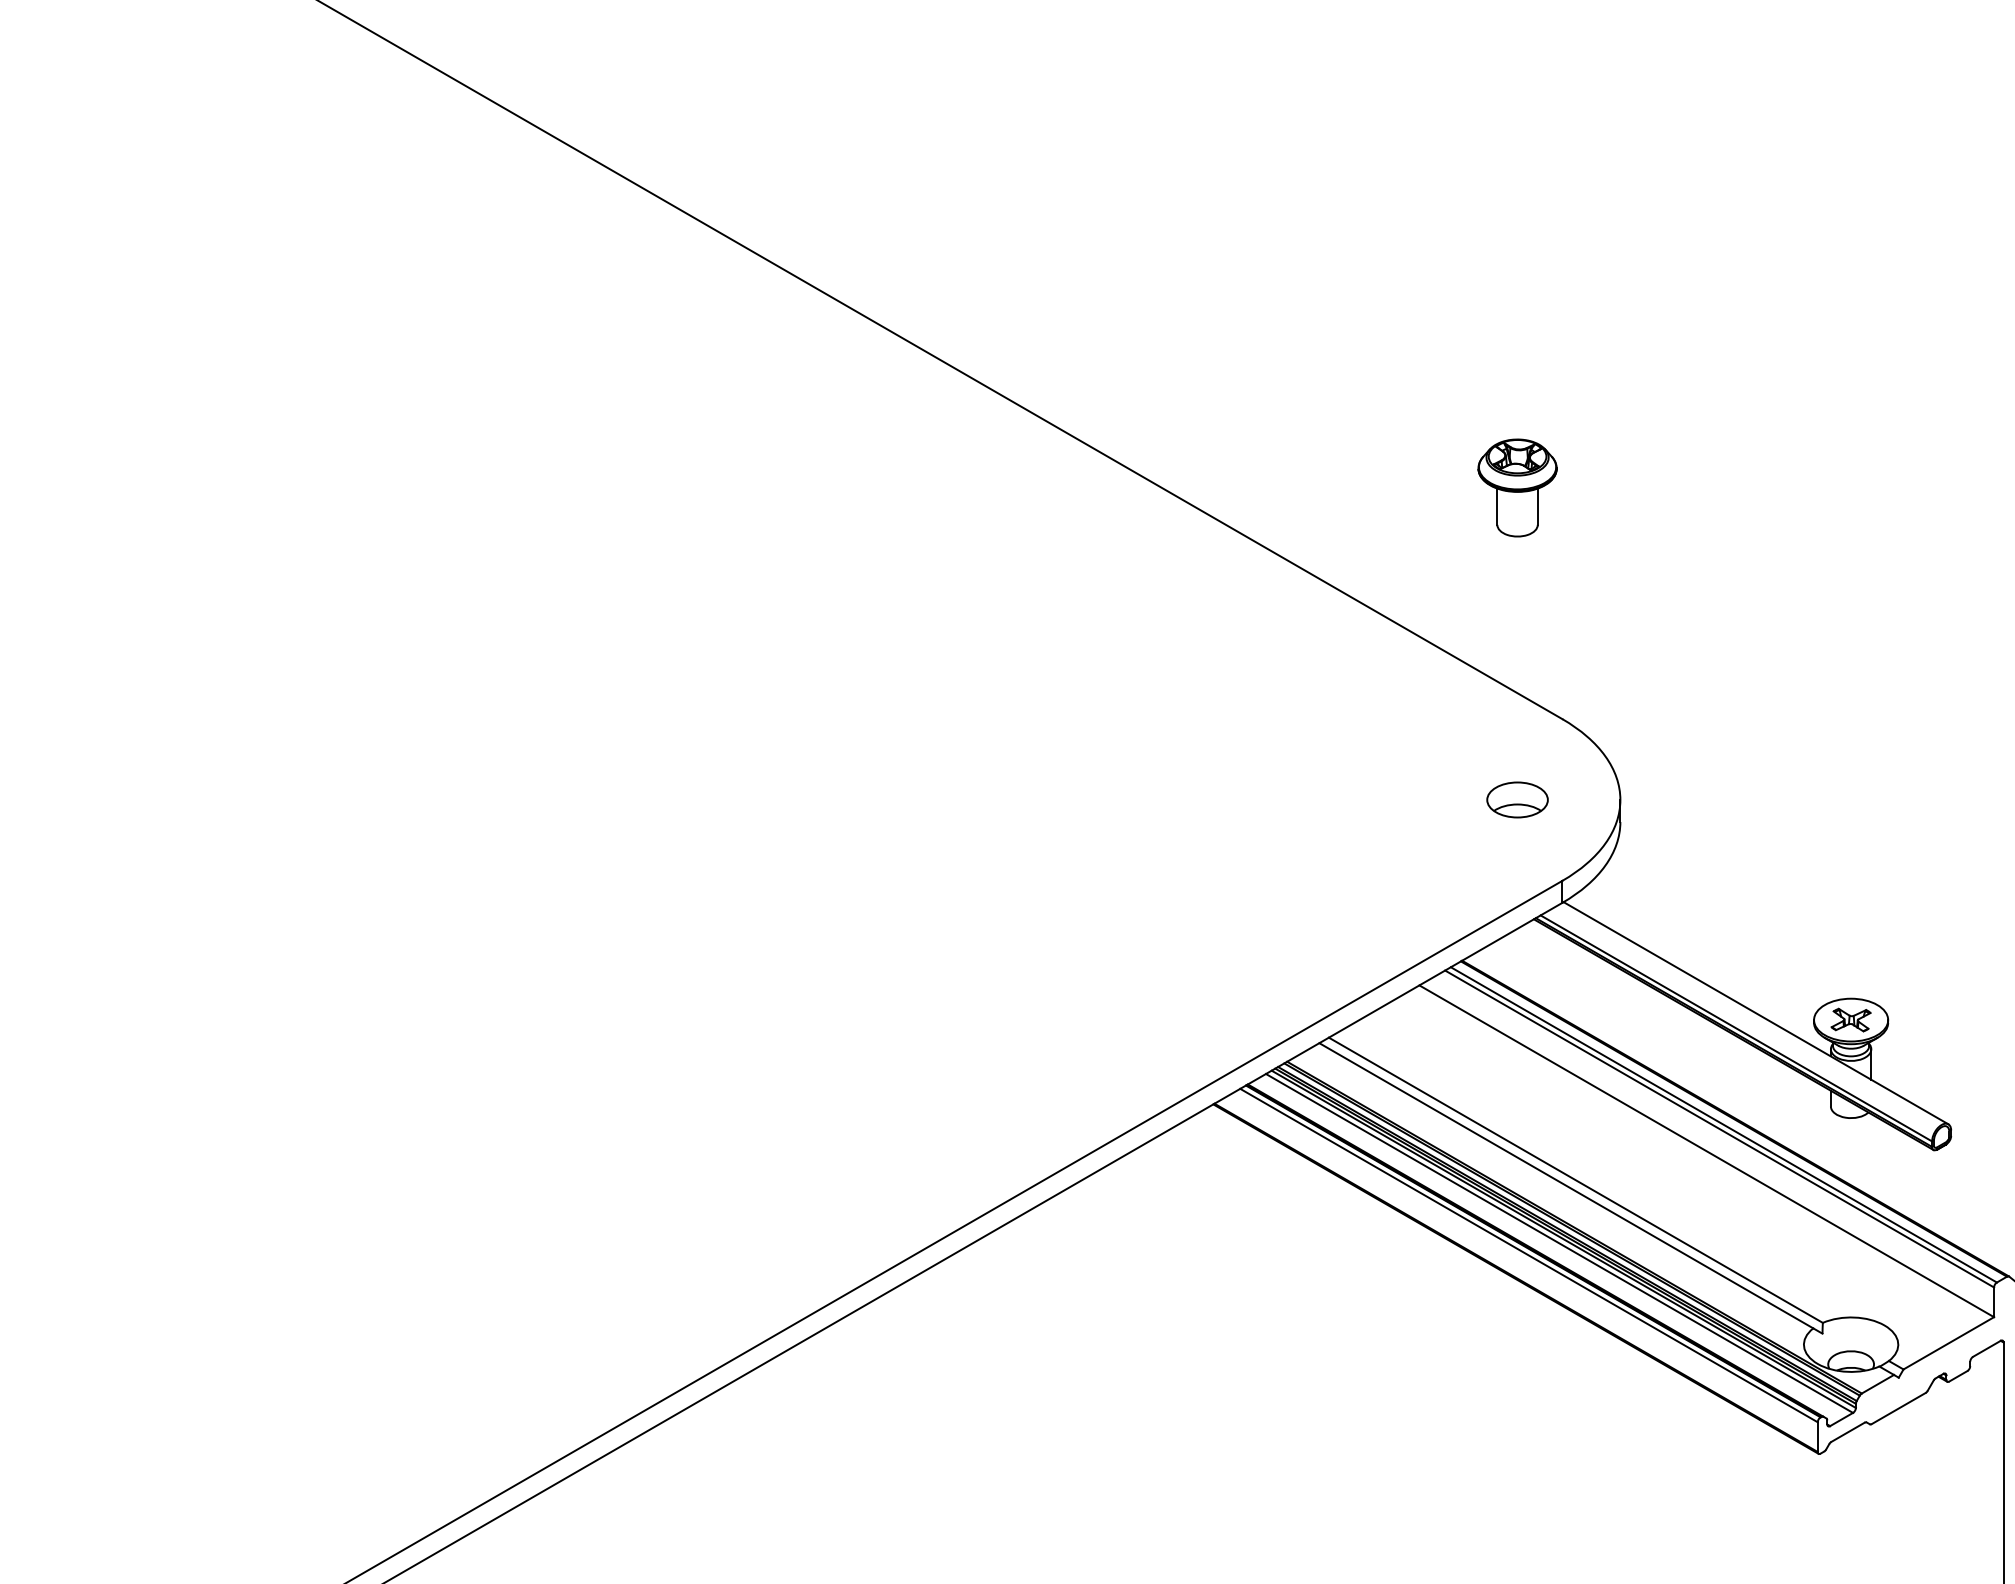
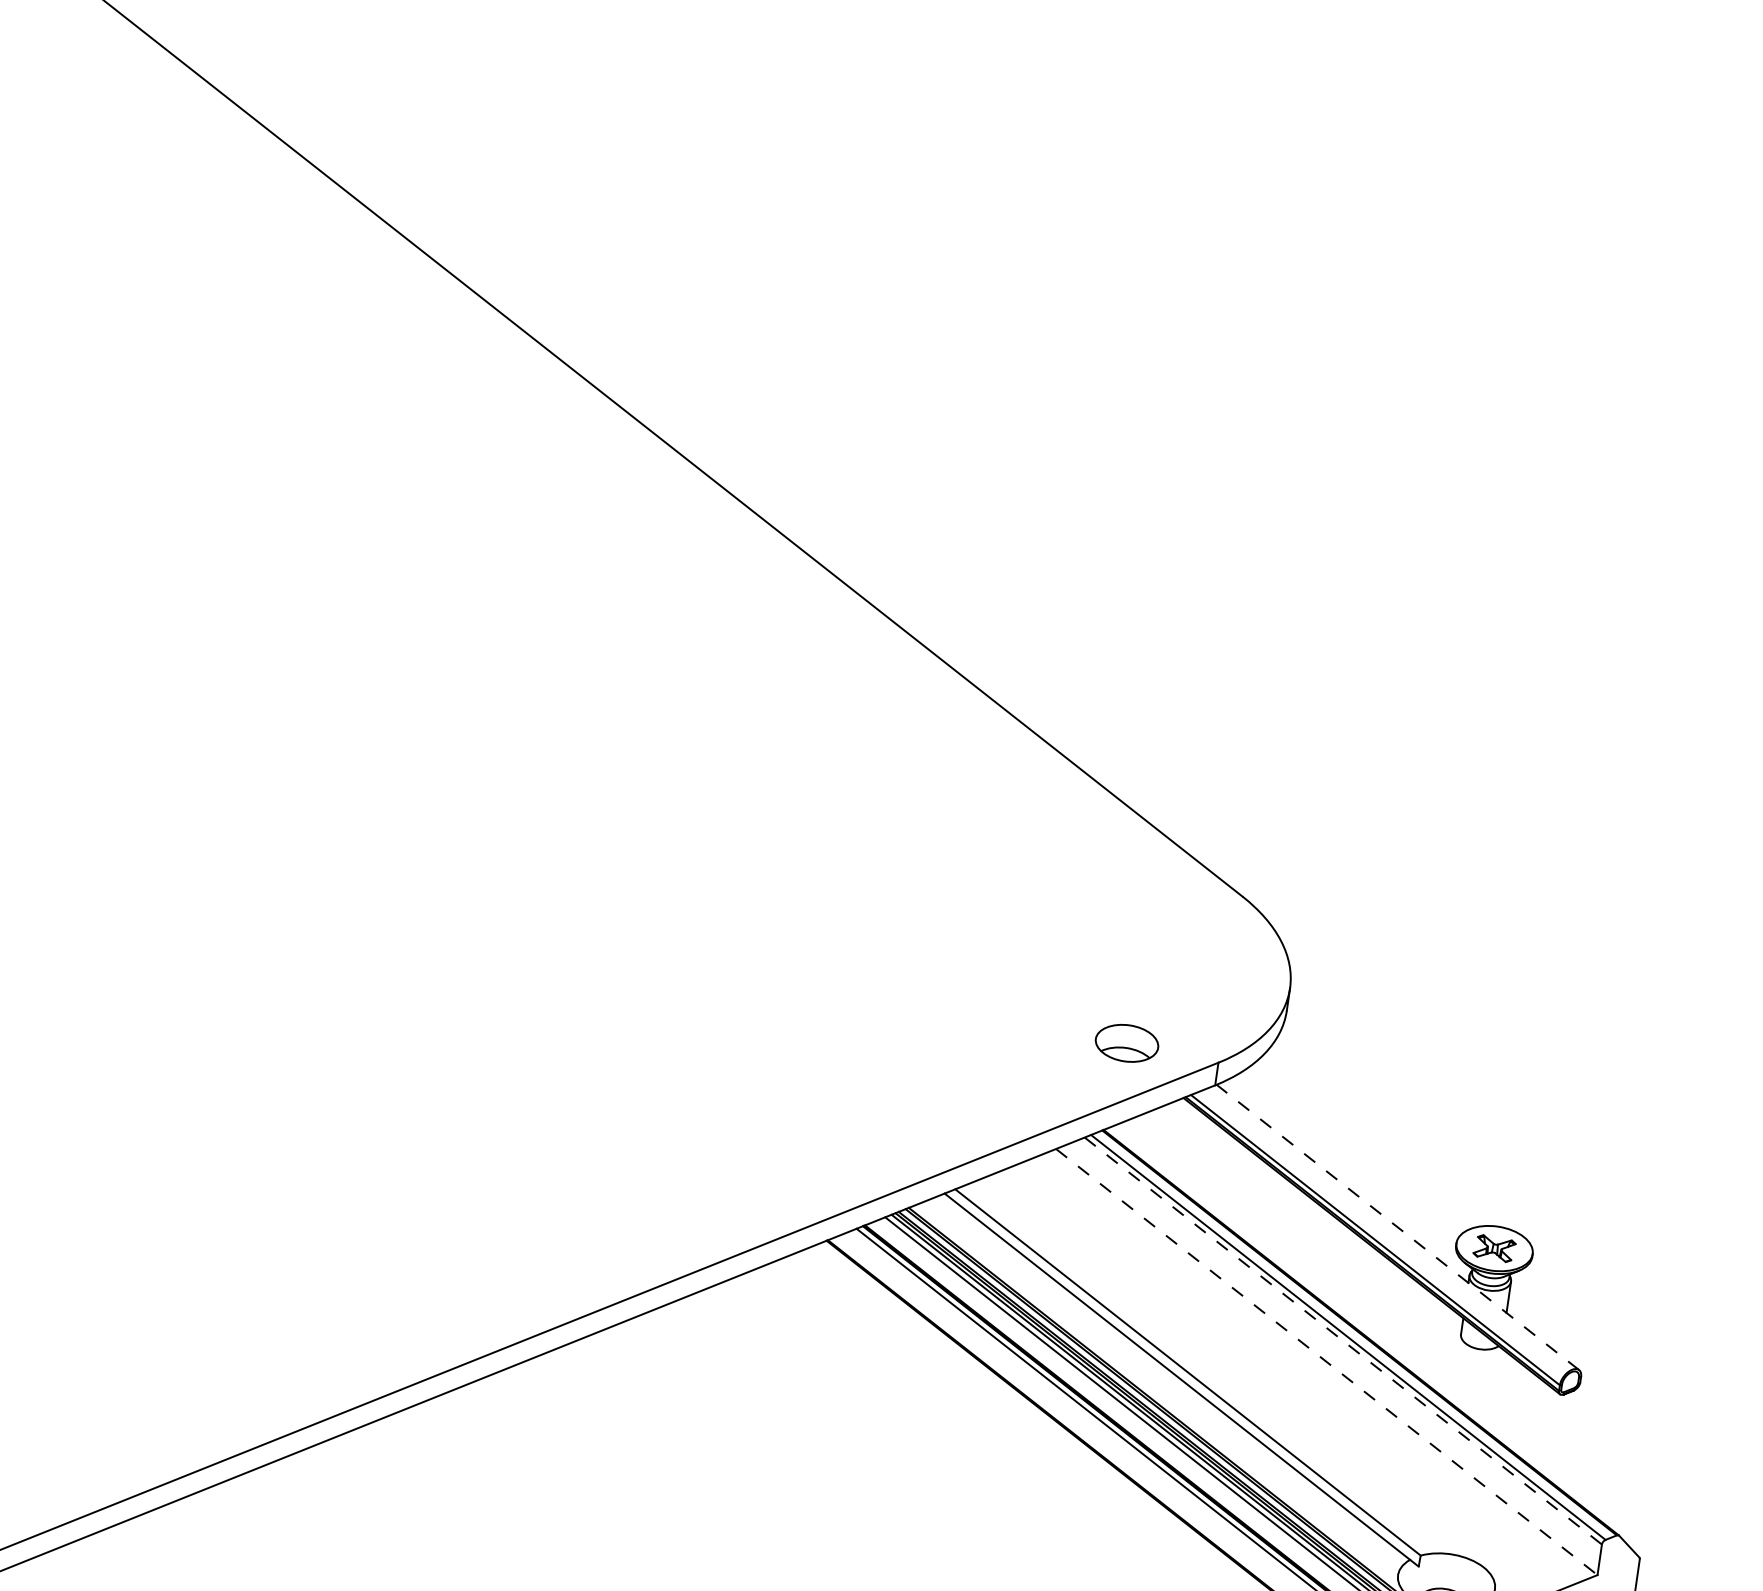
part: (1517, 487) -> (1230, 651), removed
part: (1517, 799) -> (1127, 1042), moved
line: (1755, 1012) -> (1397, 1226), solid -> dashed
line: (1719, 1129) -> (1343, 1341), solid -> dashed
line: (1706, 1151) -> (1326, 1362), solid -> dashed

